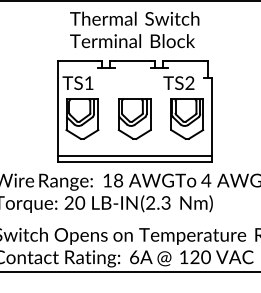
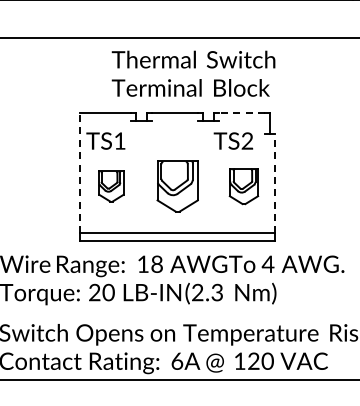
text: (134, 29) -> (193, 73), moved
line: (186, 61) -> (242, 113), solid -> dashed
line: (57, 108) -> (80, 172), solid -> dashed
line: (211, 116) -> (274, 183), solid -> dashed
part: (82, 119) -> (111, 186), size x0.6
part: (186, 119) -> (243, 186), size x0.7

